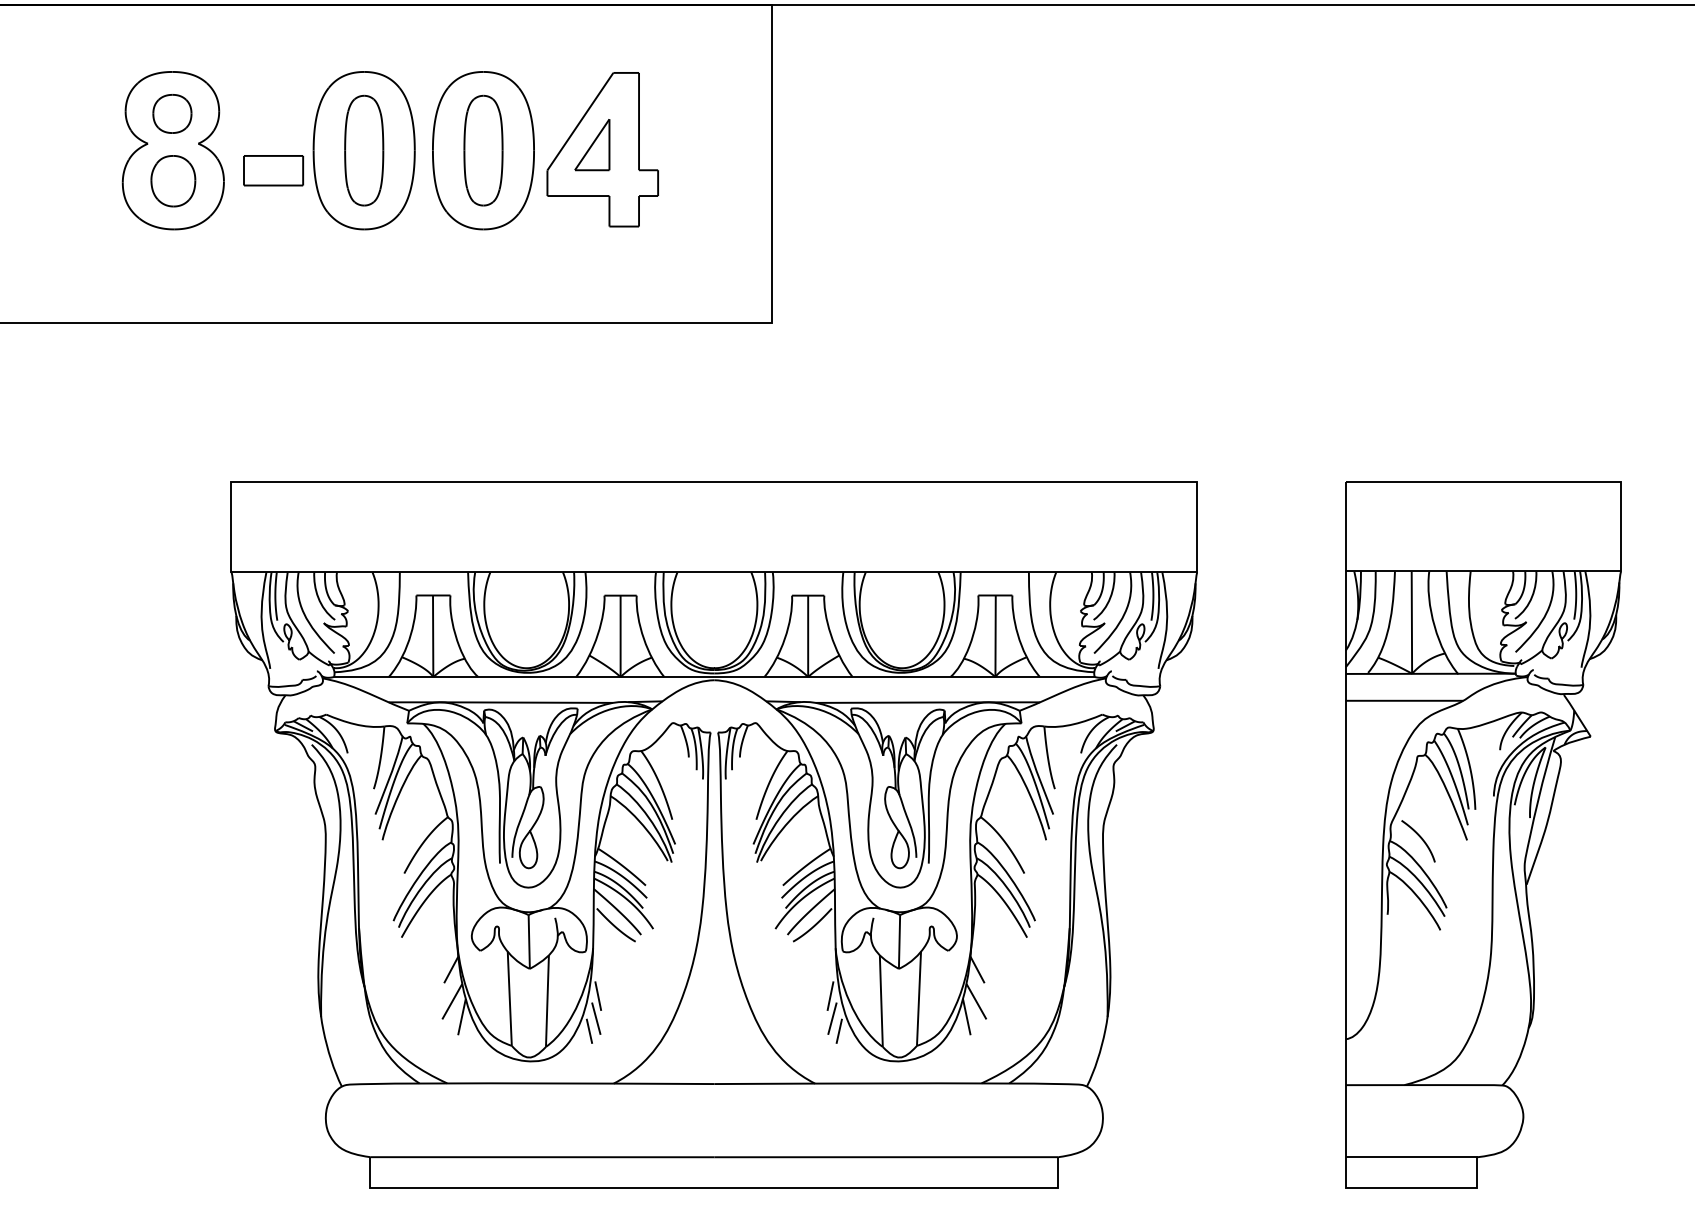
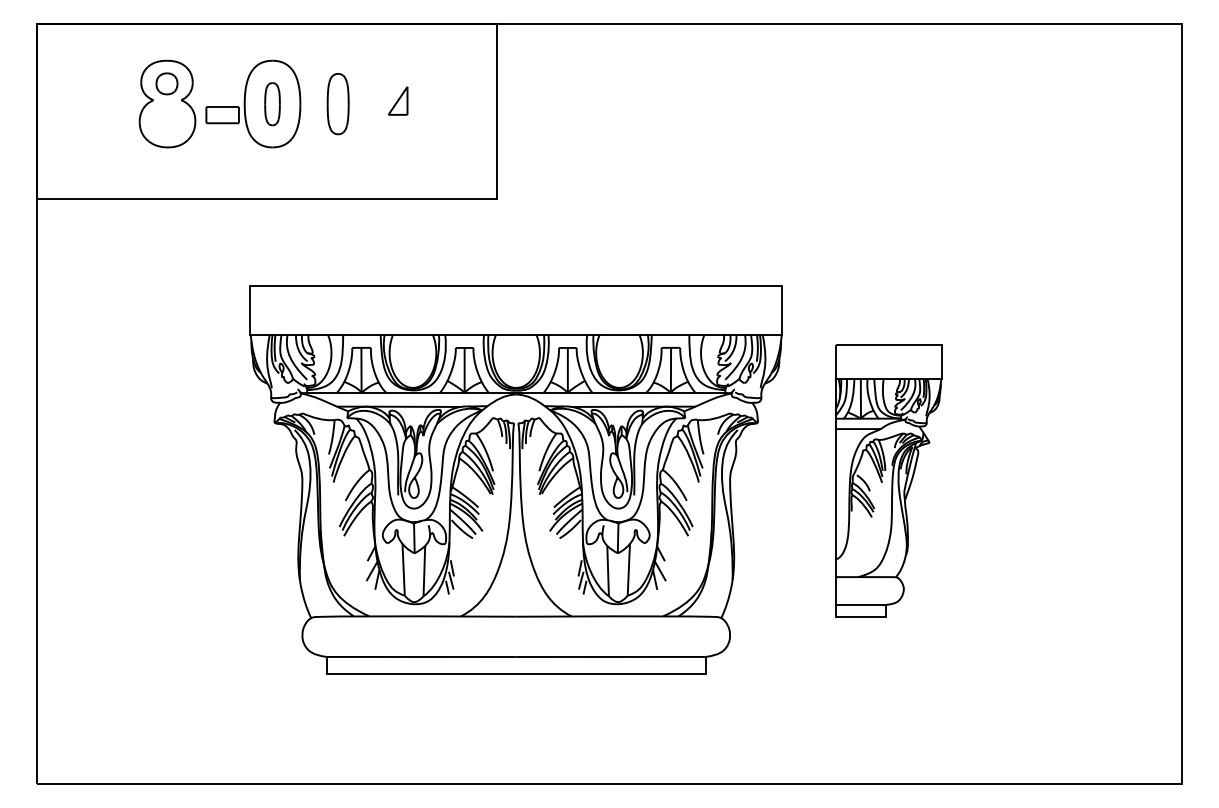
part: (545, 149) -> (372, 103), removed
part: (364, 151) -> (272, 104), size x0.7
part: (173, 180) -> (167, 120), removed
part: (713, 834) -> (515, 479), moved
part: (1483, 834) -> (888, 480), size x0.7

